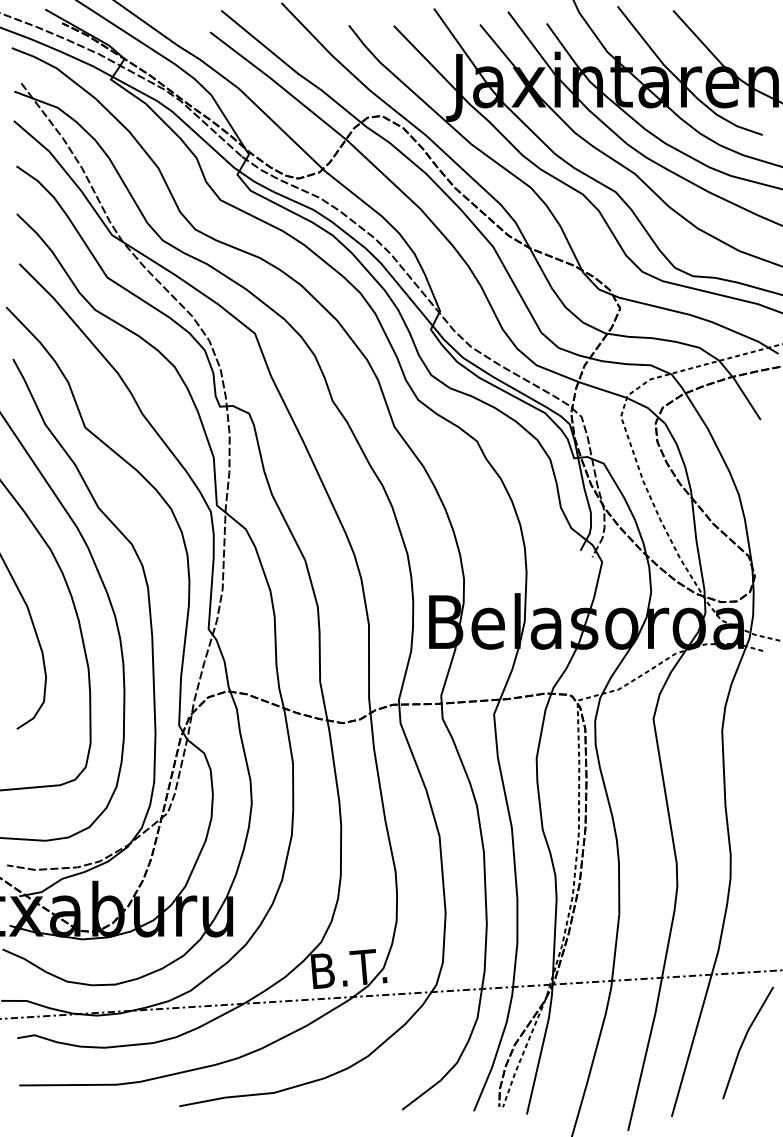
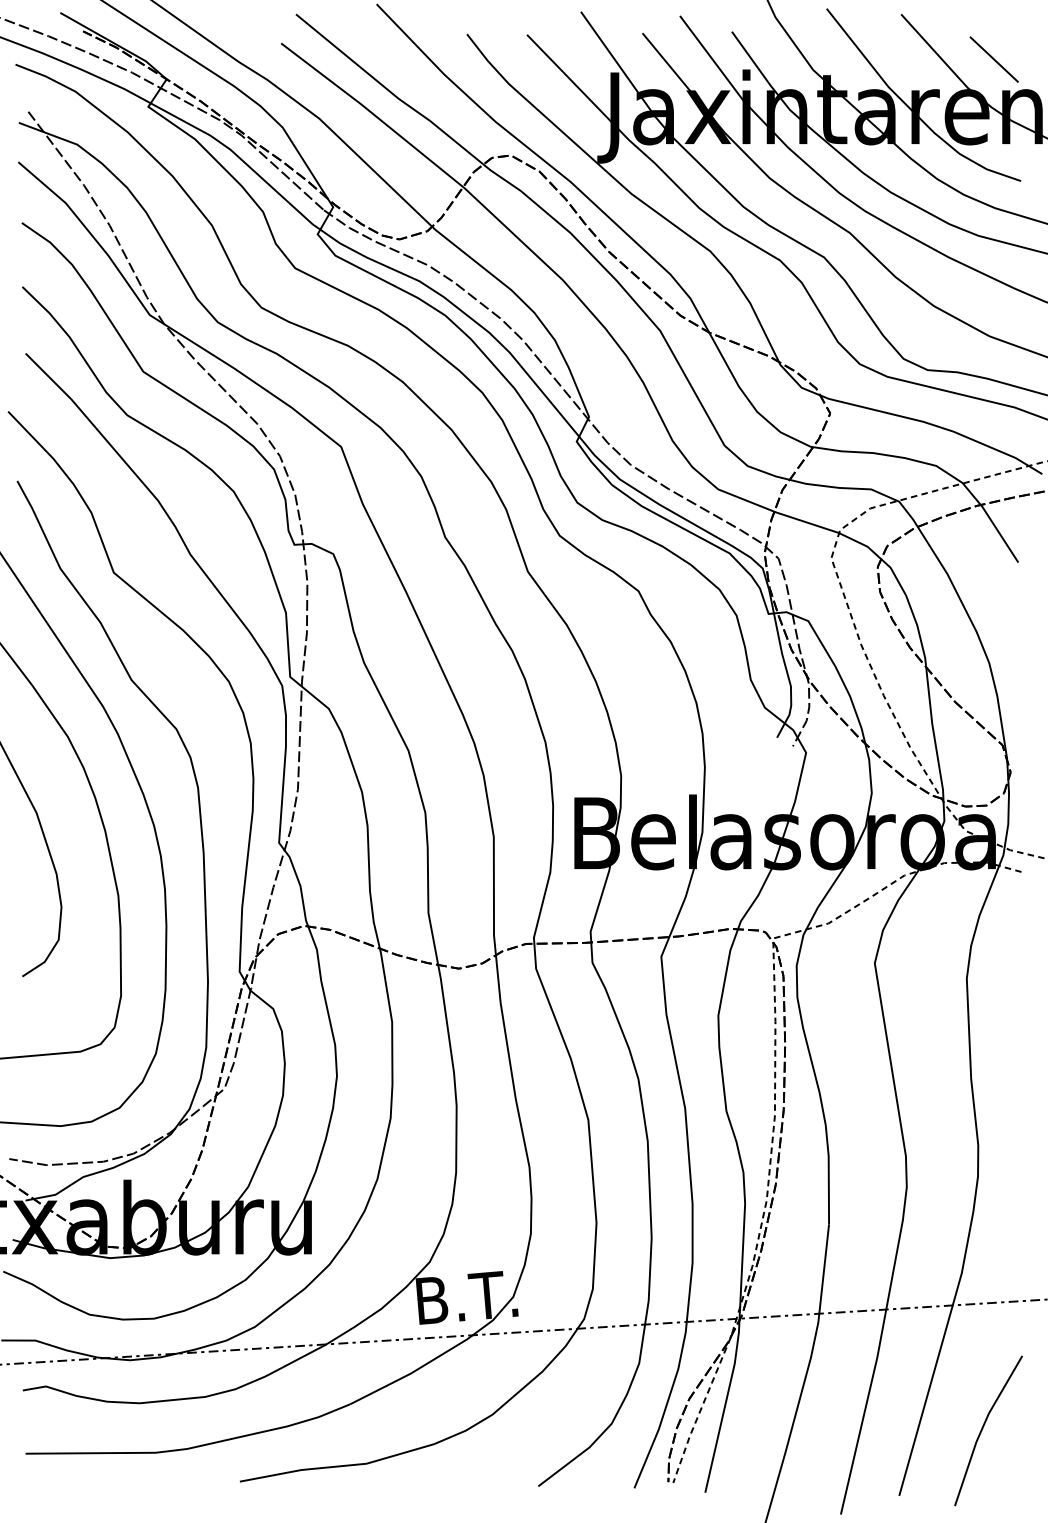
line: (742, 44) -> (993, 59), added
line: (744, 1041) -> (983, 1428), moved

